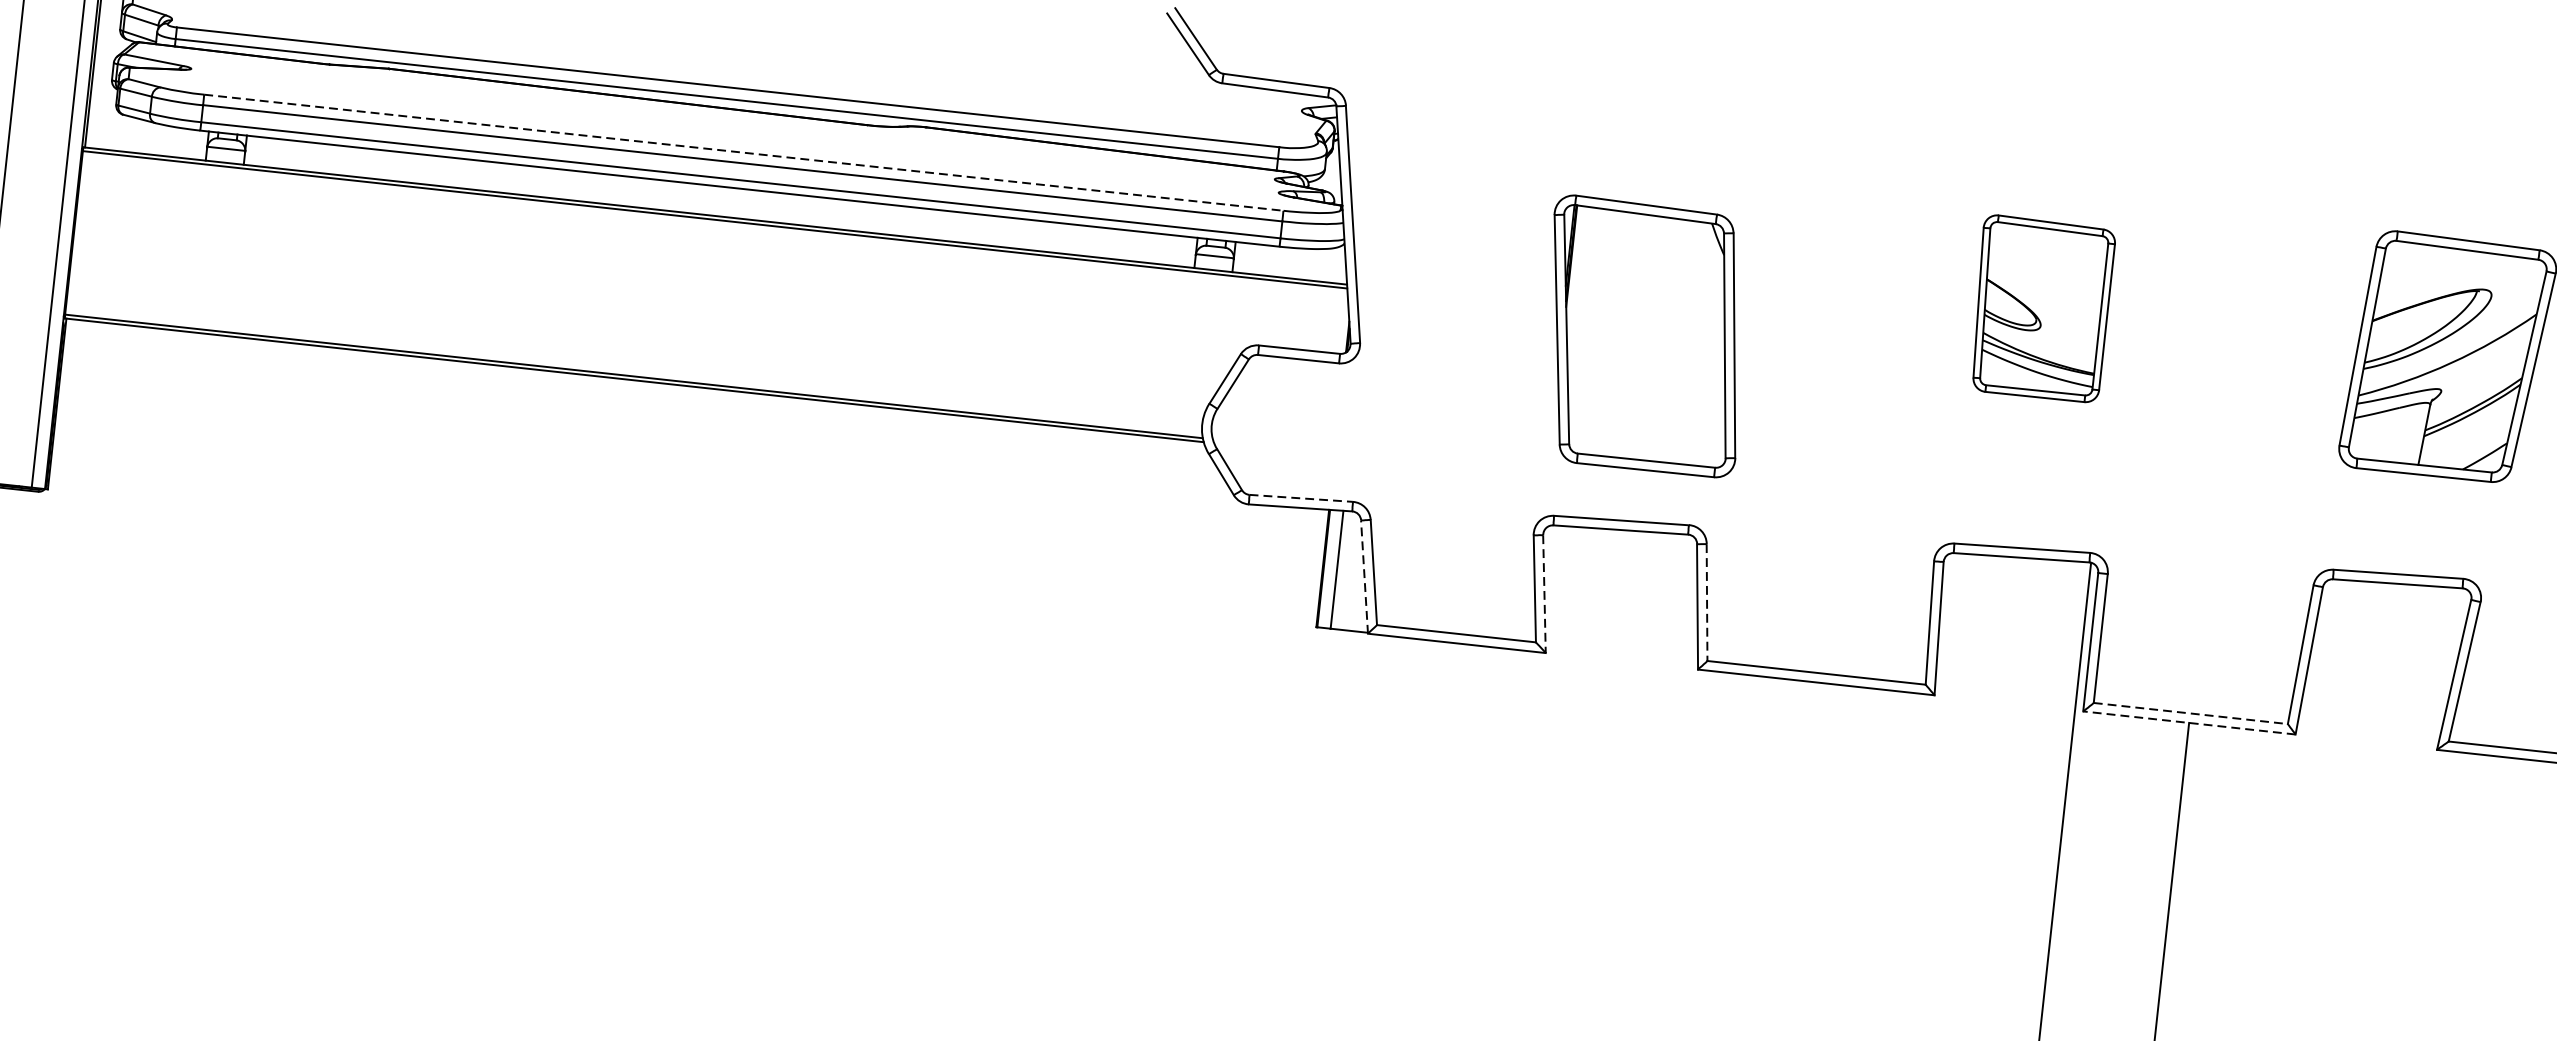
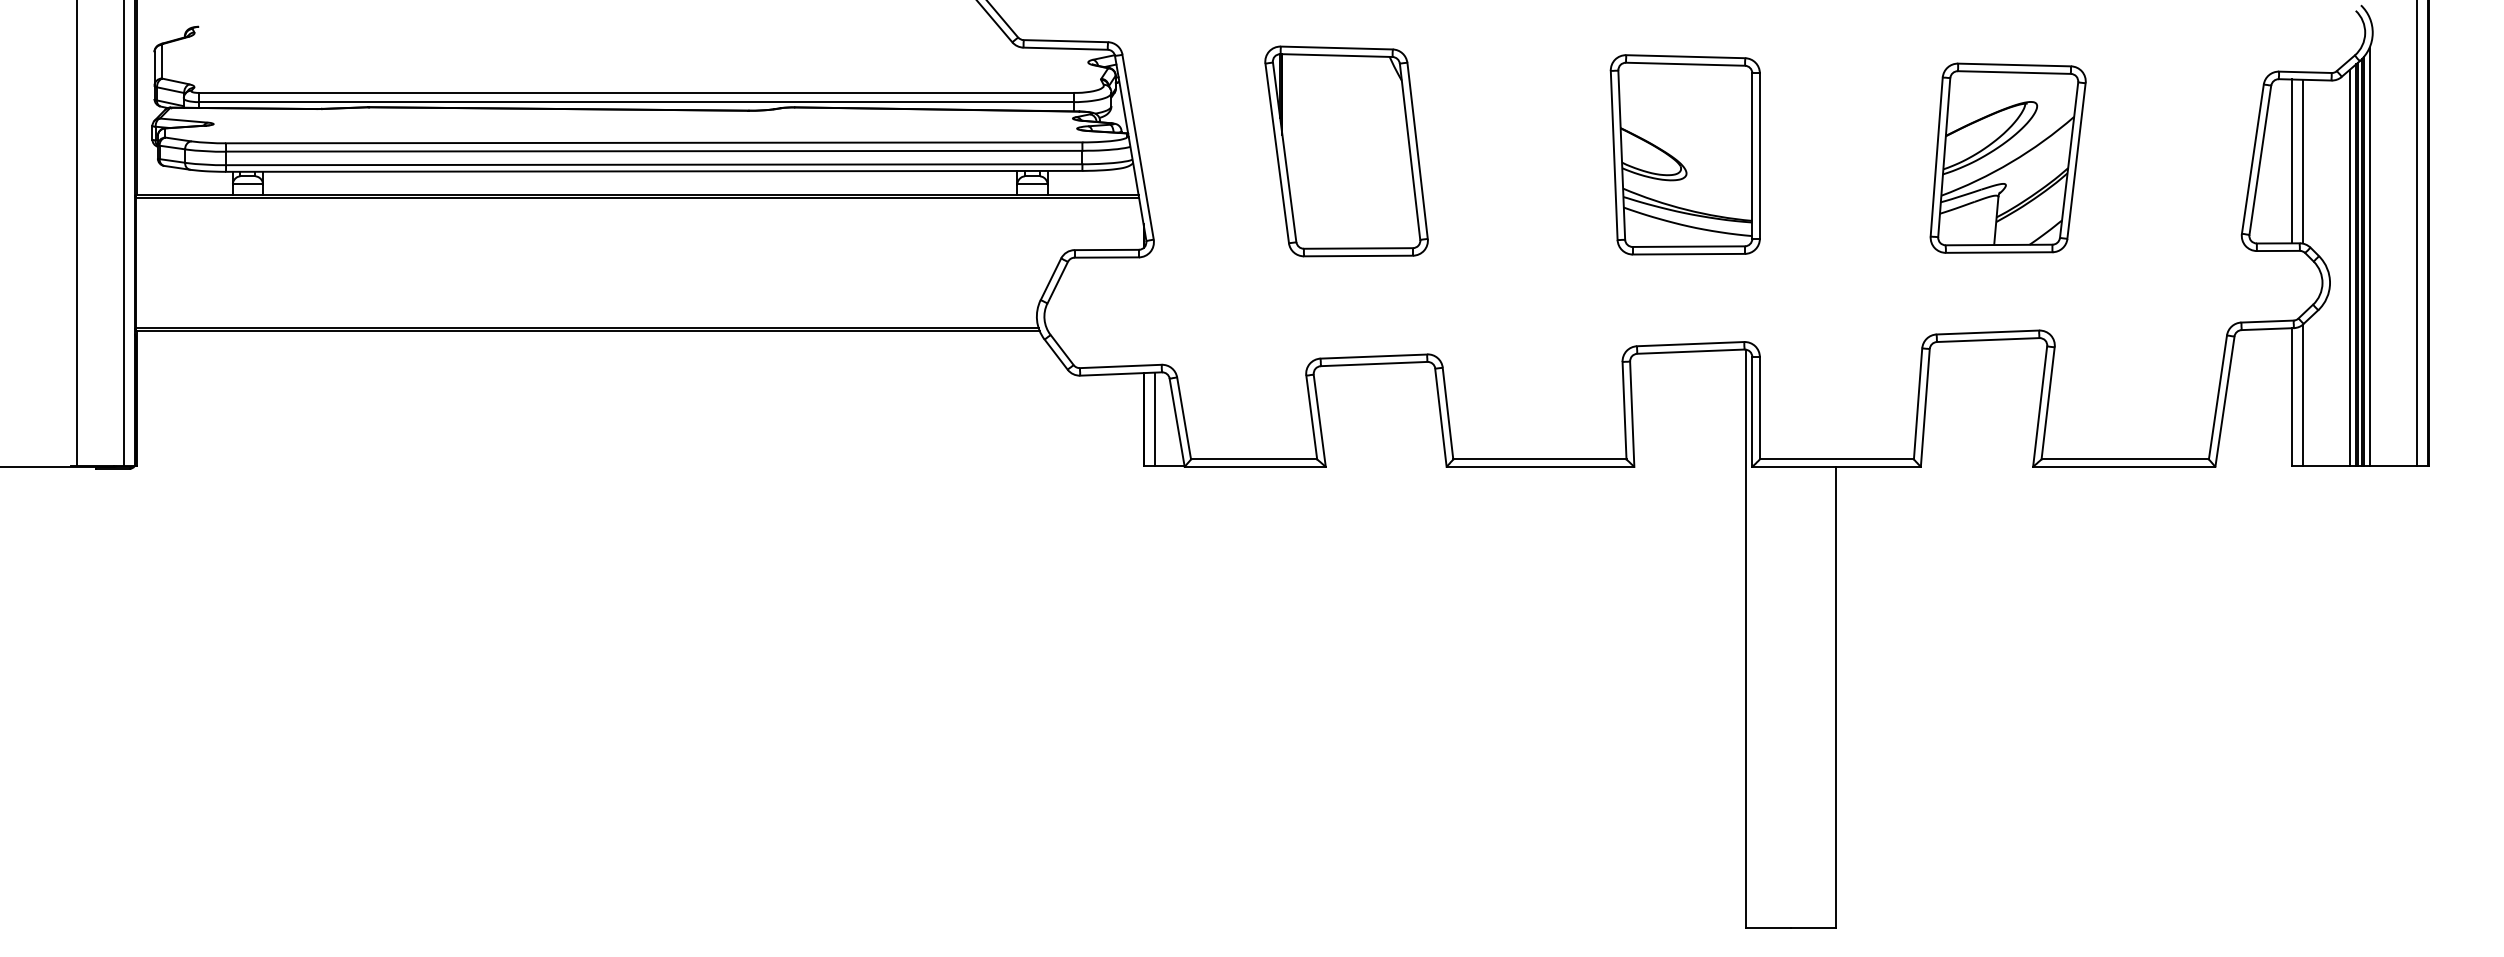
line: (744, 152) -> (654, 142), dashed -> solid
part: (2040, 308) -> (1684, 154), size x1.43
part: (1644, 336) -> (1346, 151), moved
line: (1300, 498) -> (1120, 366), dashed -> solid
line: (1364, 576) -> (1177, 422), dashed -> solid
line: (1544, 594) -> (1319, 421), dashed -> solid
line: (1707, 603) -> (1448, 414), dashed -> solid
line: (2191, 713) -> (1837, 459), dashed -> solid
line: (2189, 722) -> (1836, 466), dashed -> solid

